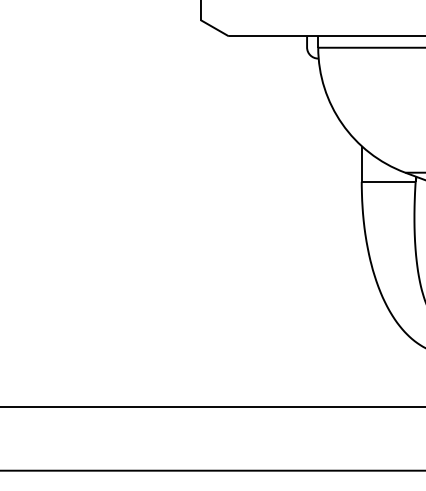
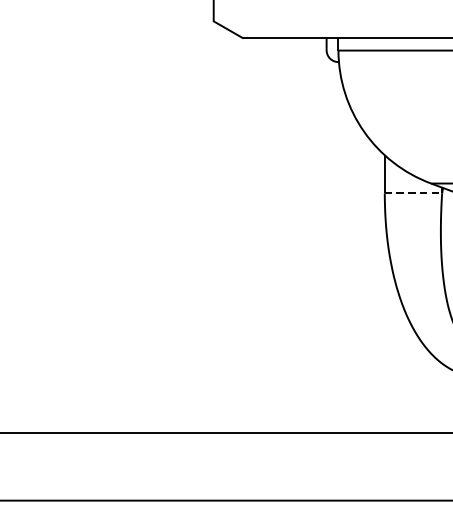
line: (388, 181) -> (413, 192), solid -> dashed

